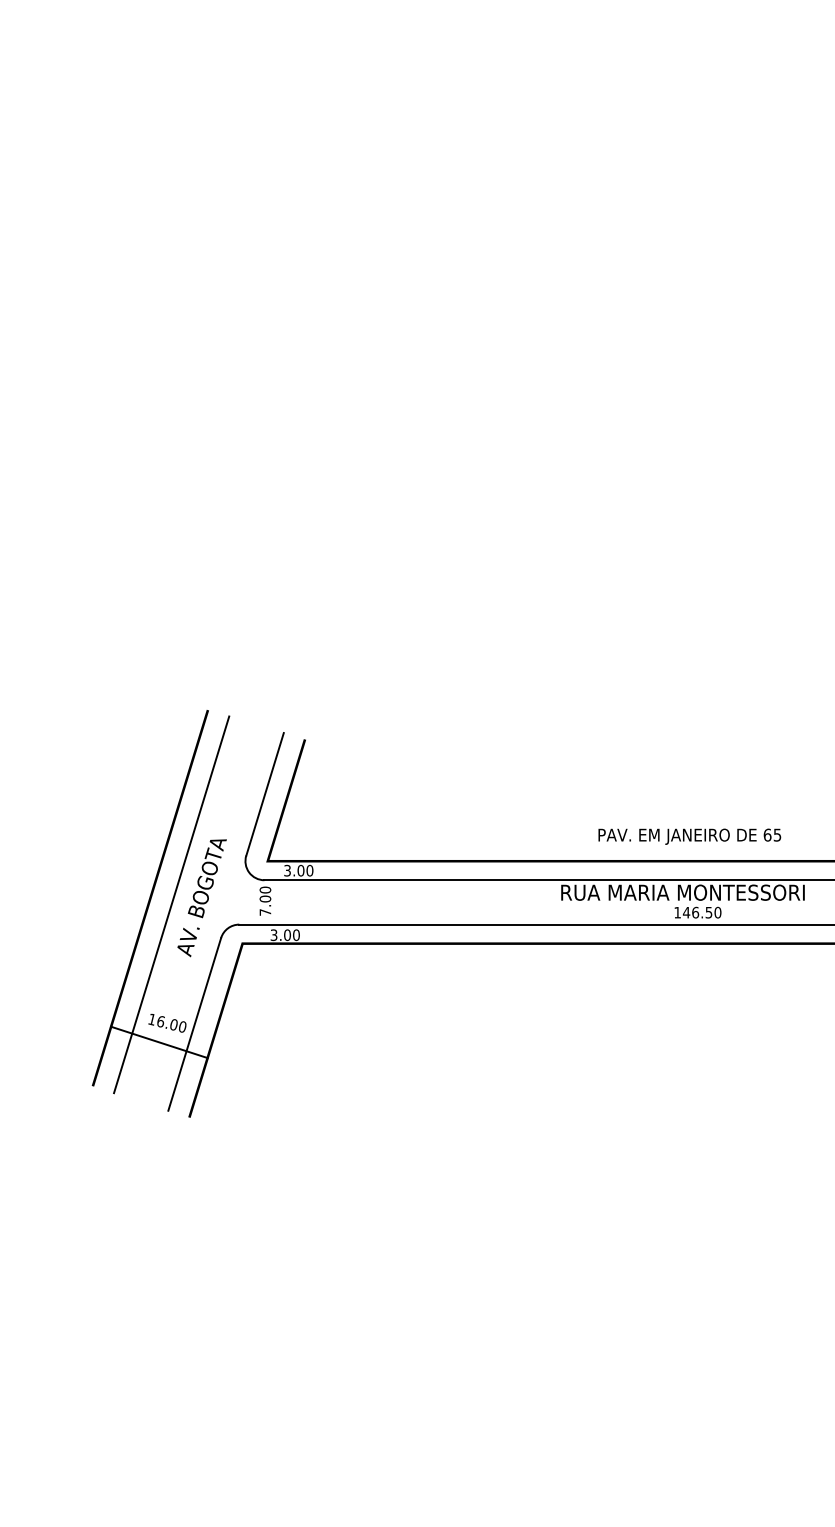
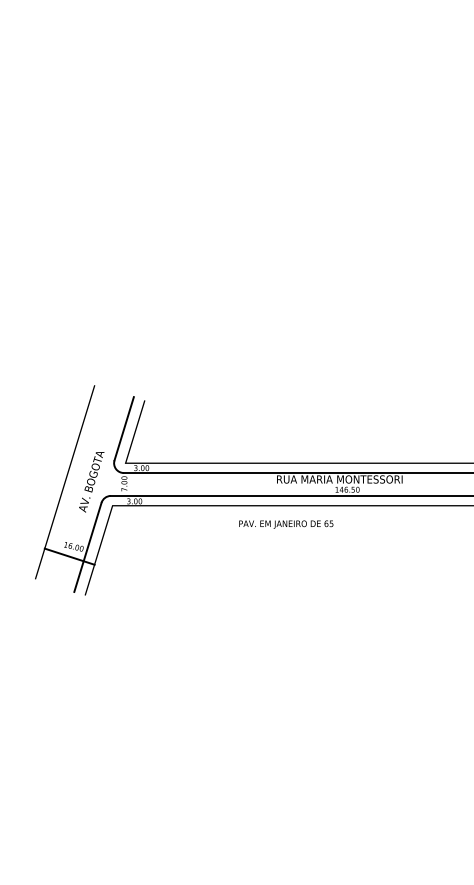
text: (690, 836) -> (286, 524), moved
line: (170, 904) -> (75, 485), removed

